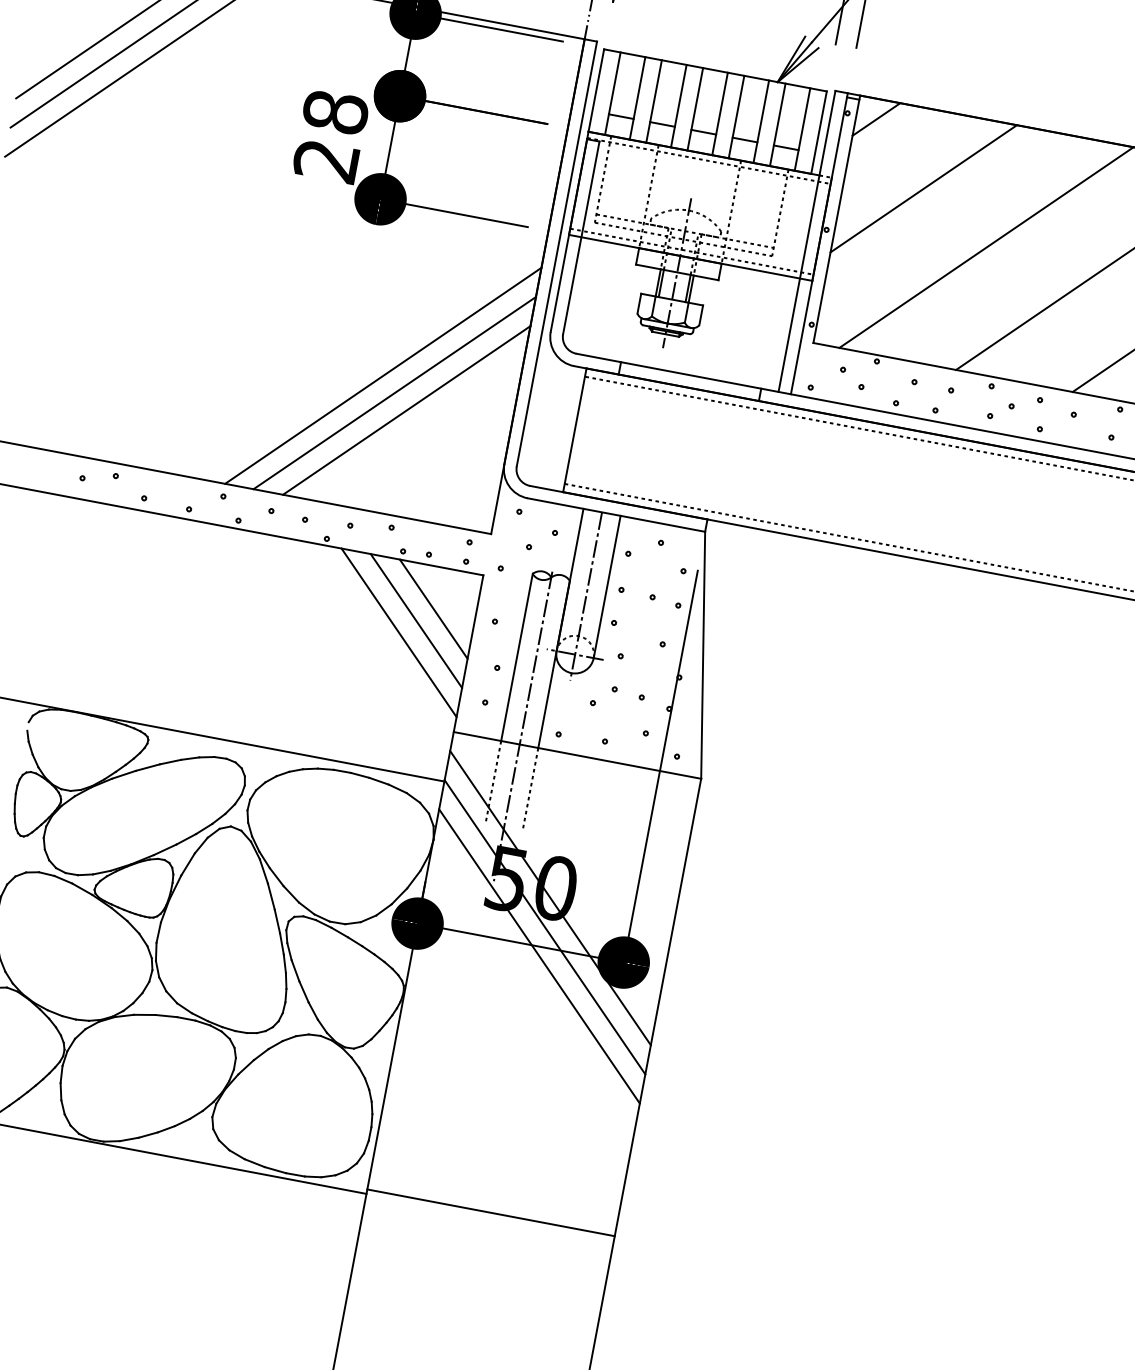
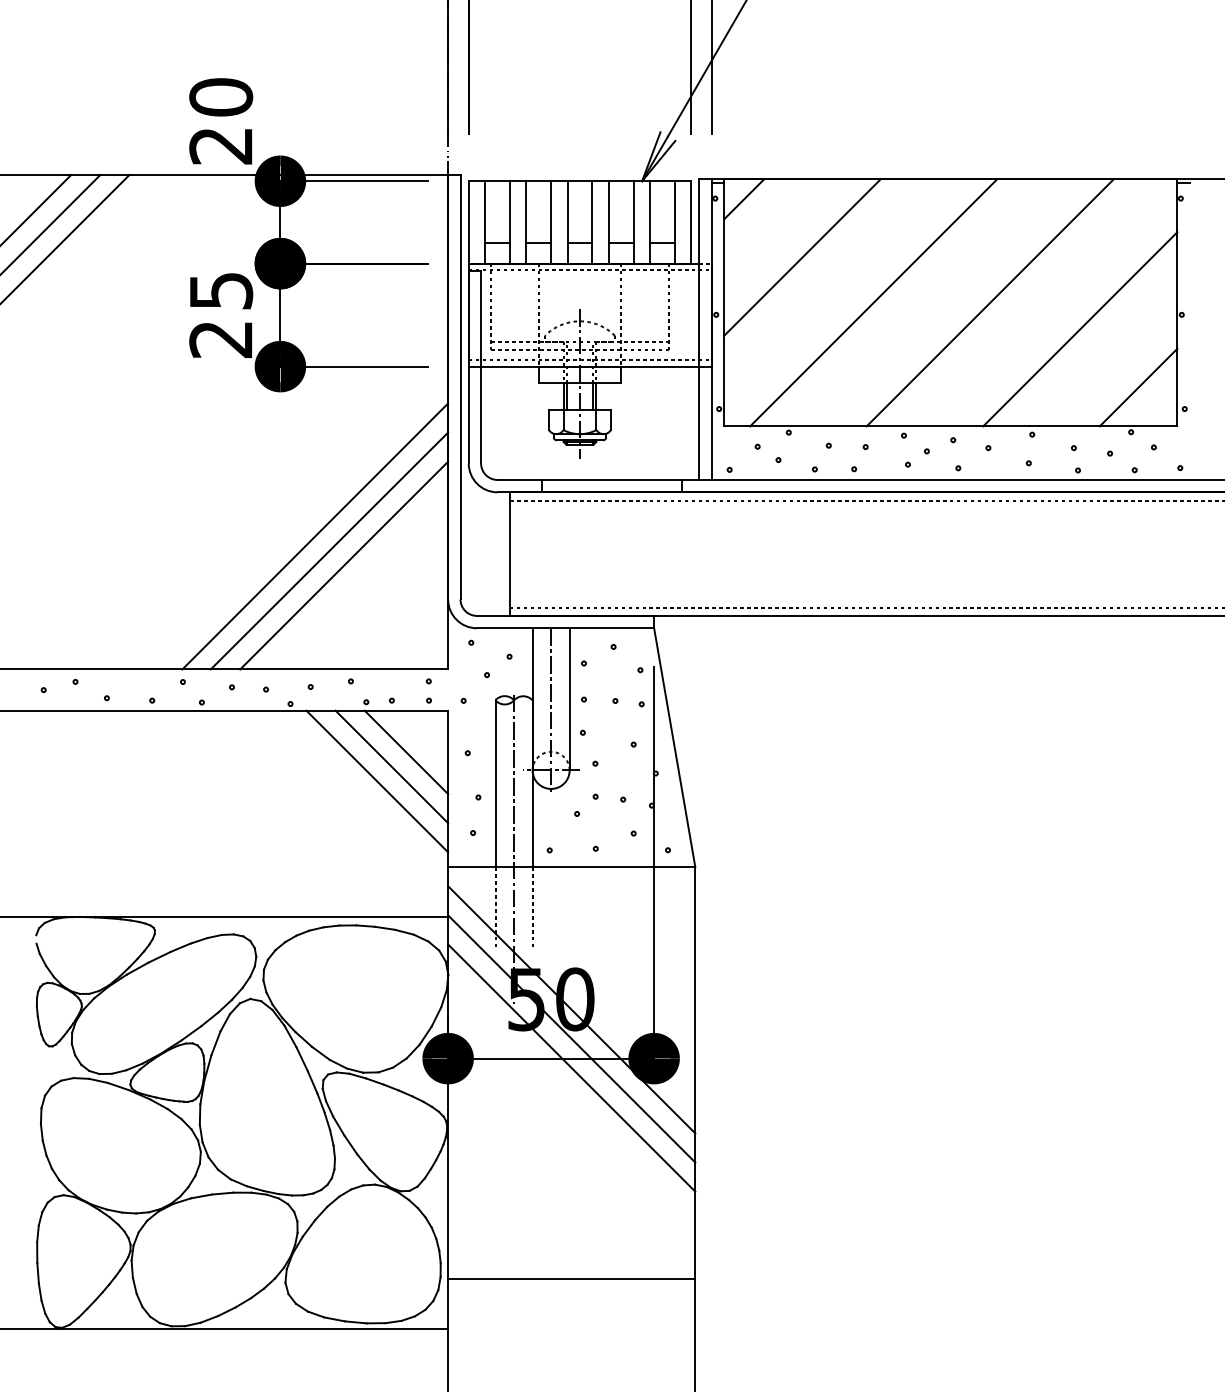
text: (336, 111) -> (221, 290), 28 -> 25
line: (490, 1213) -> (571, 1279), moved

